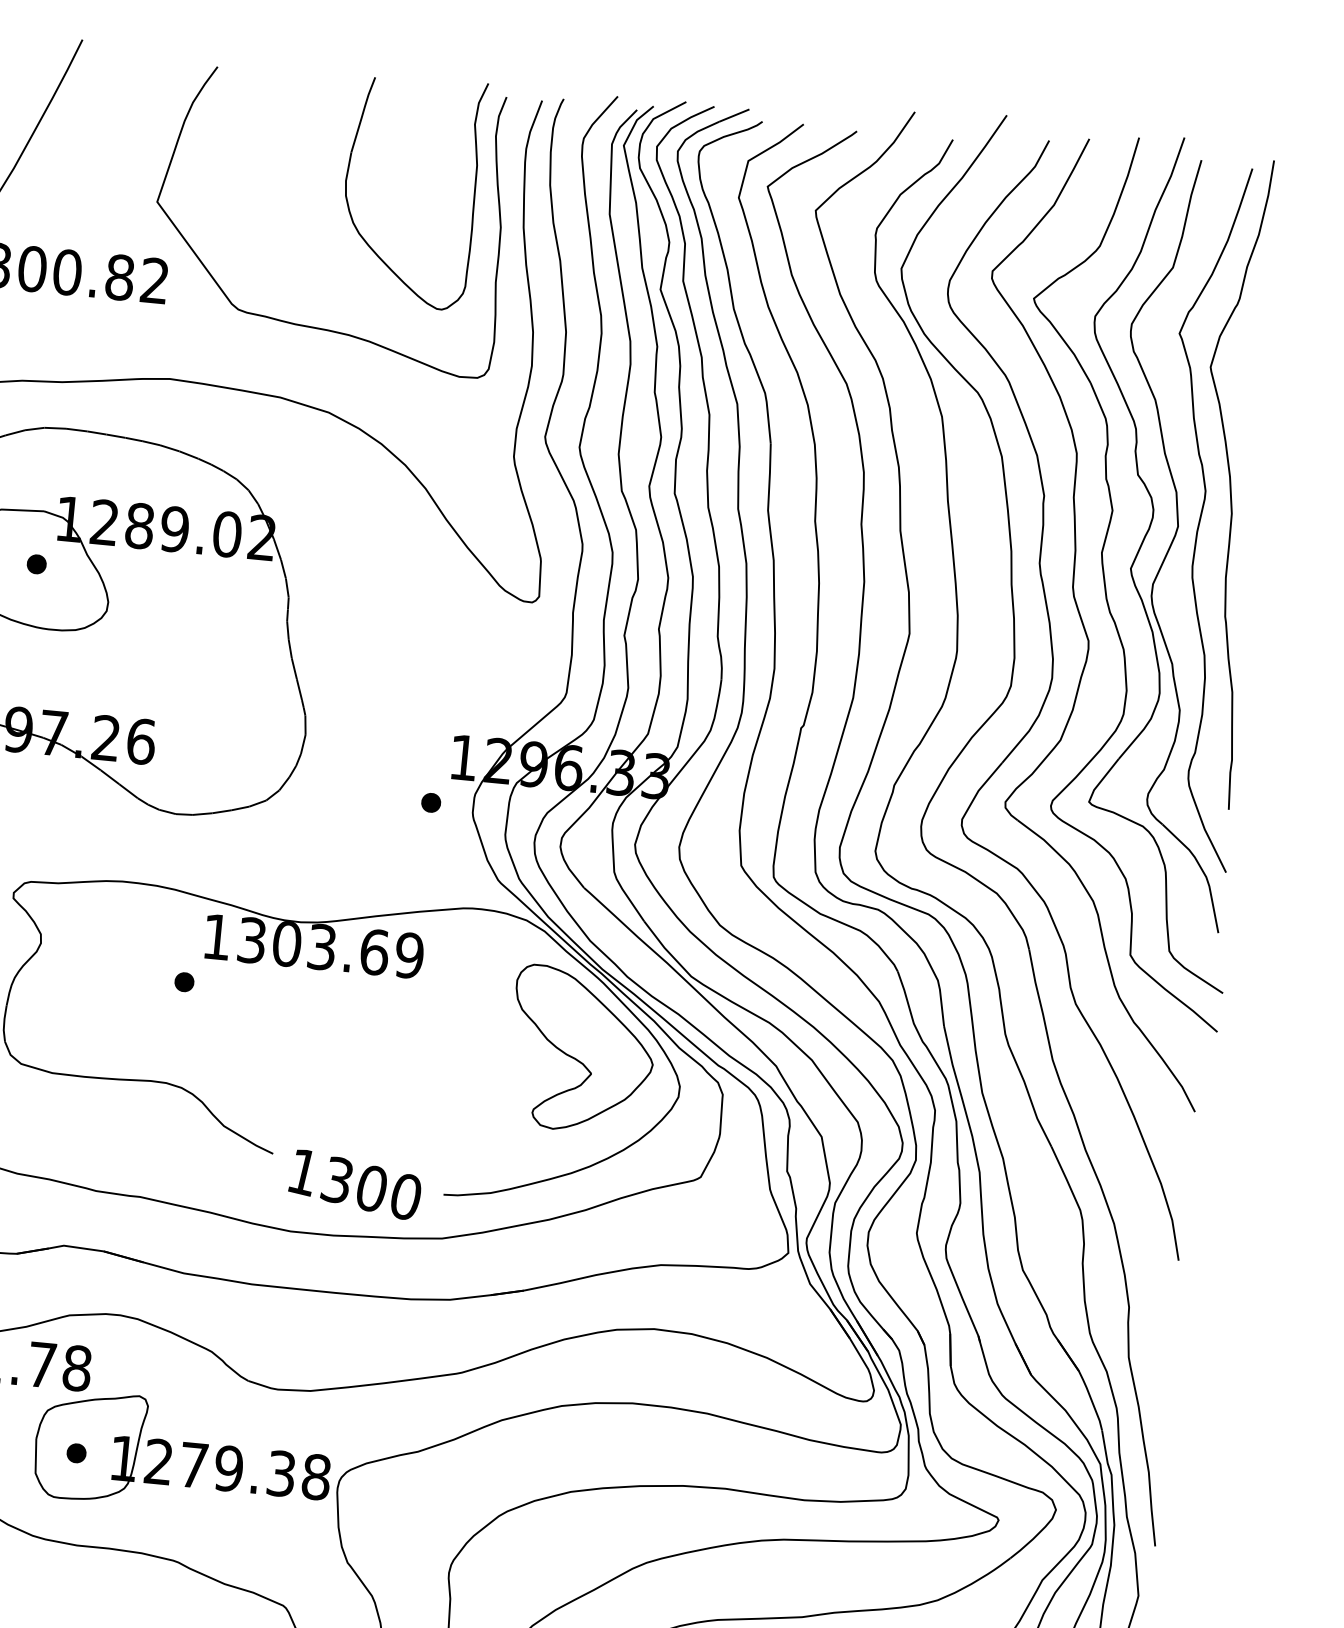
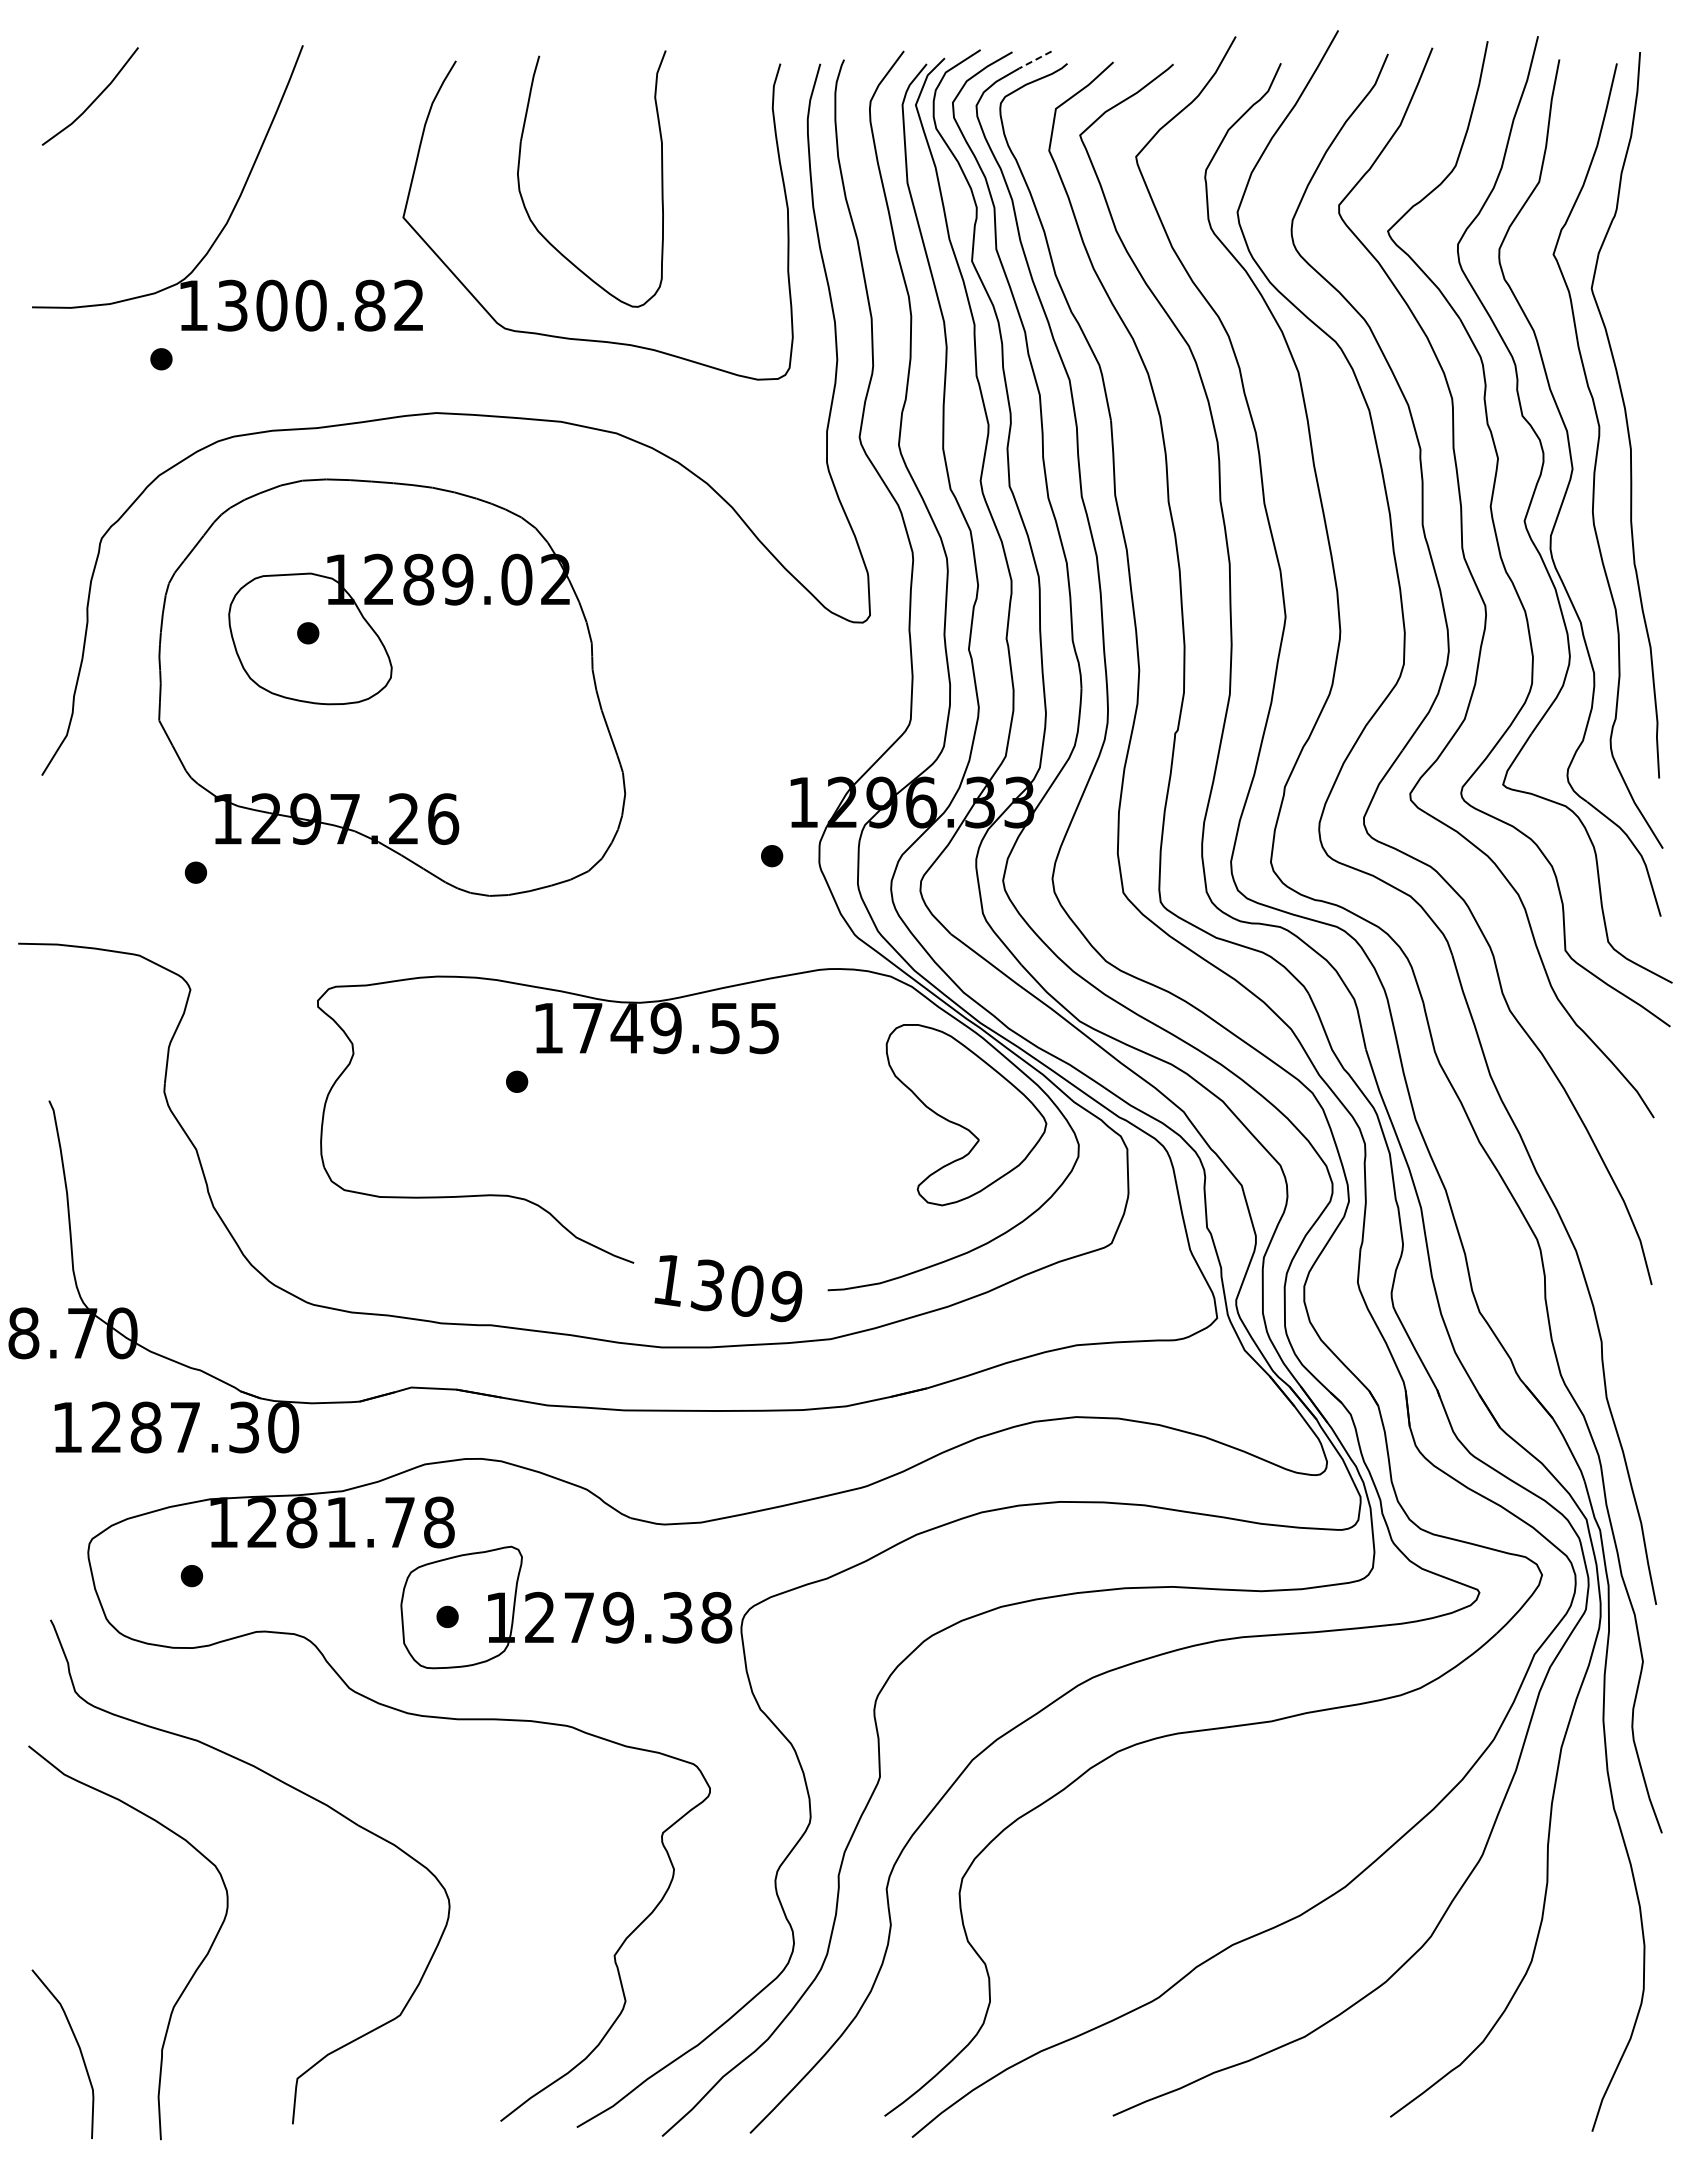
line: (733, 116) -> (1034, 60), solid -> dashed
part: (473, 197) -> (661, 178), moved
text: (331, 948) -> (676, 1028), 1303.69 -> 1749.55
text: (406, 1196) -> (786, 1296), 1300 -> 1309

